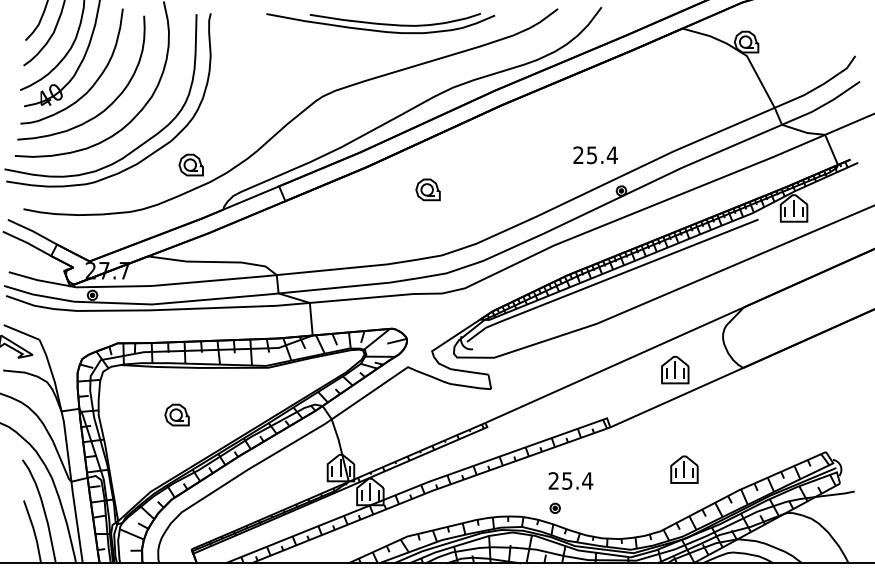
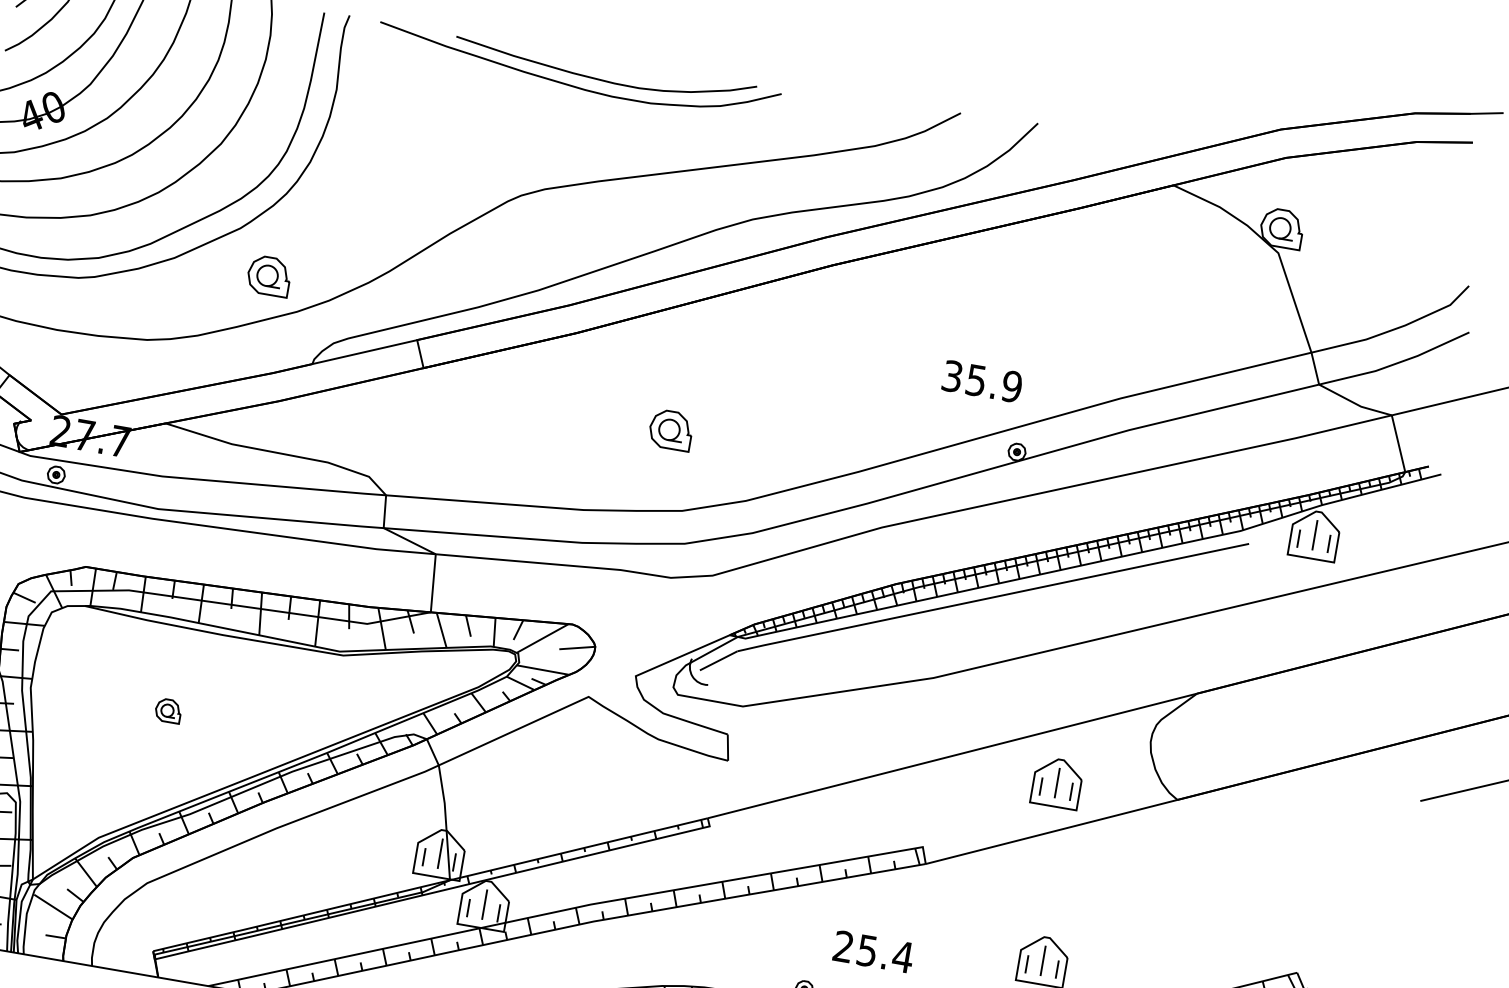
part: (380, 23) -> (577, 73), moved
text: (595, 155) -> (982, 381), 25.4 -> 35.9
part: (427, 189) -> (670, 429), moved
part: (176, 414) -> (167, 709), size x0.6
text: (570, 480) -> (873, 950), moved

